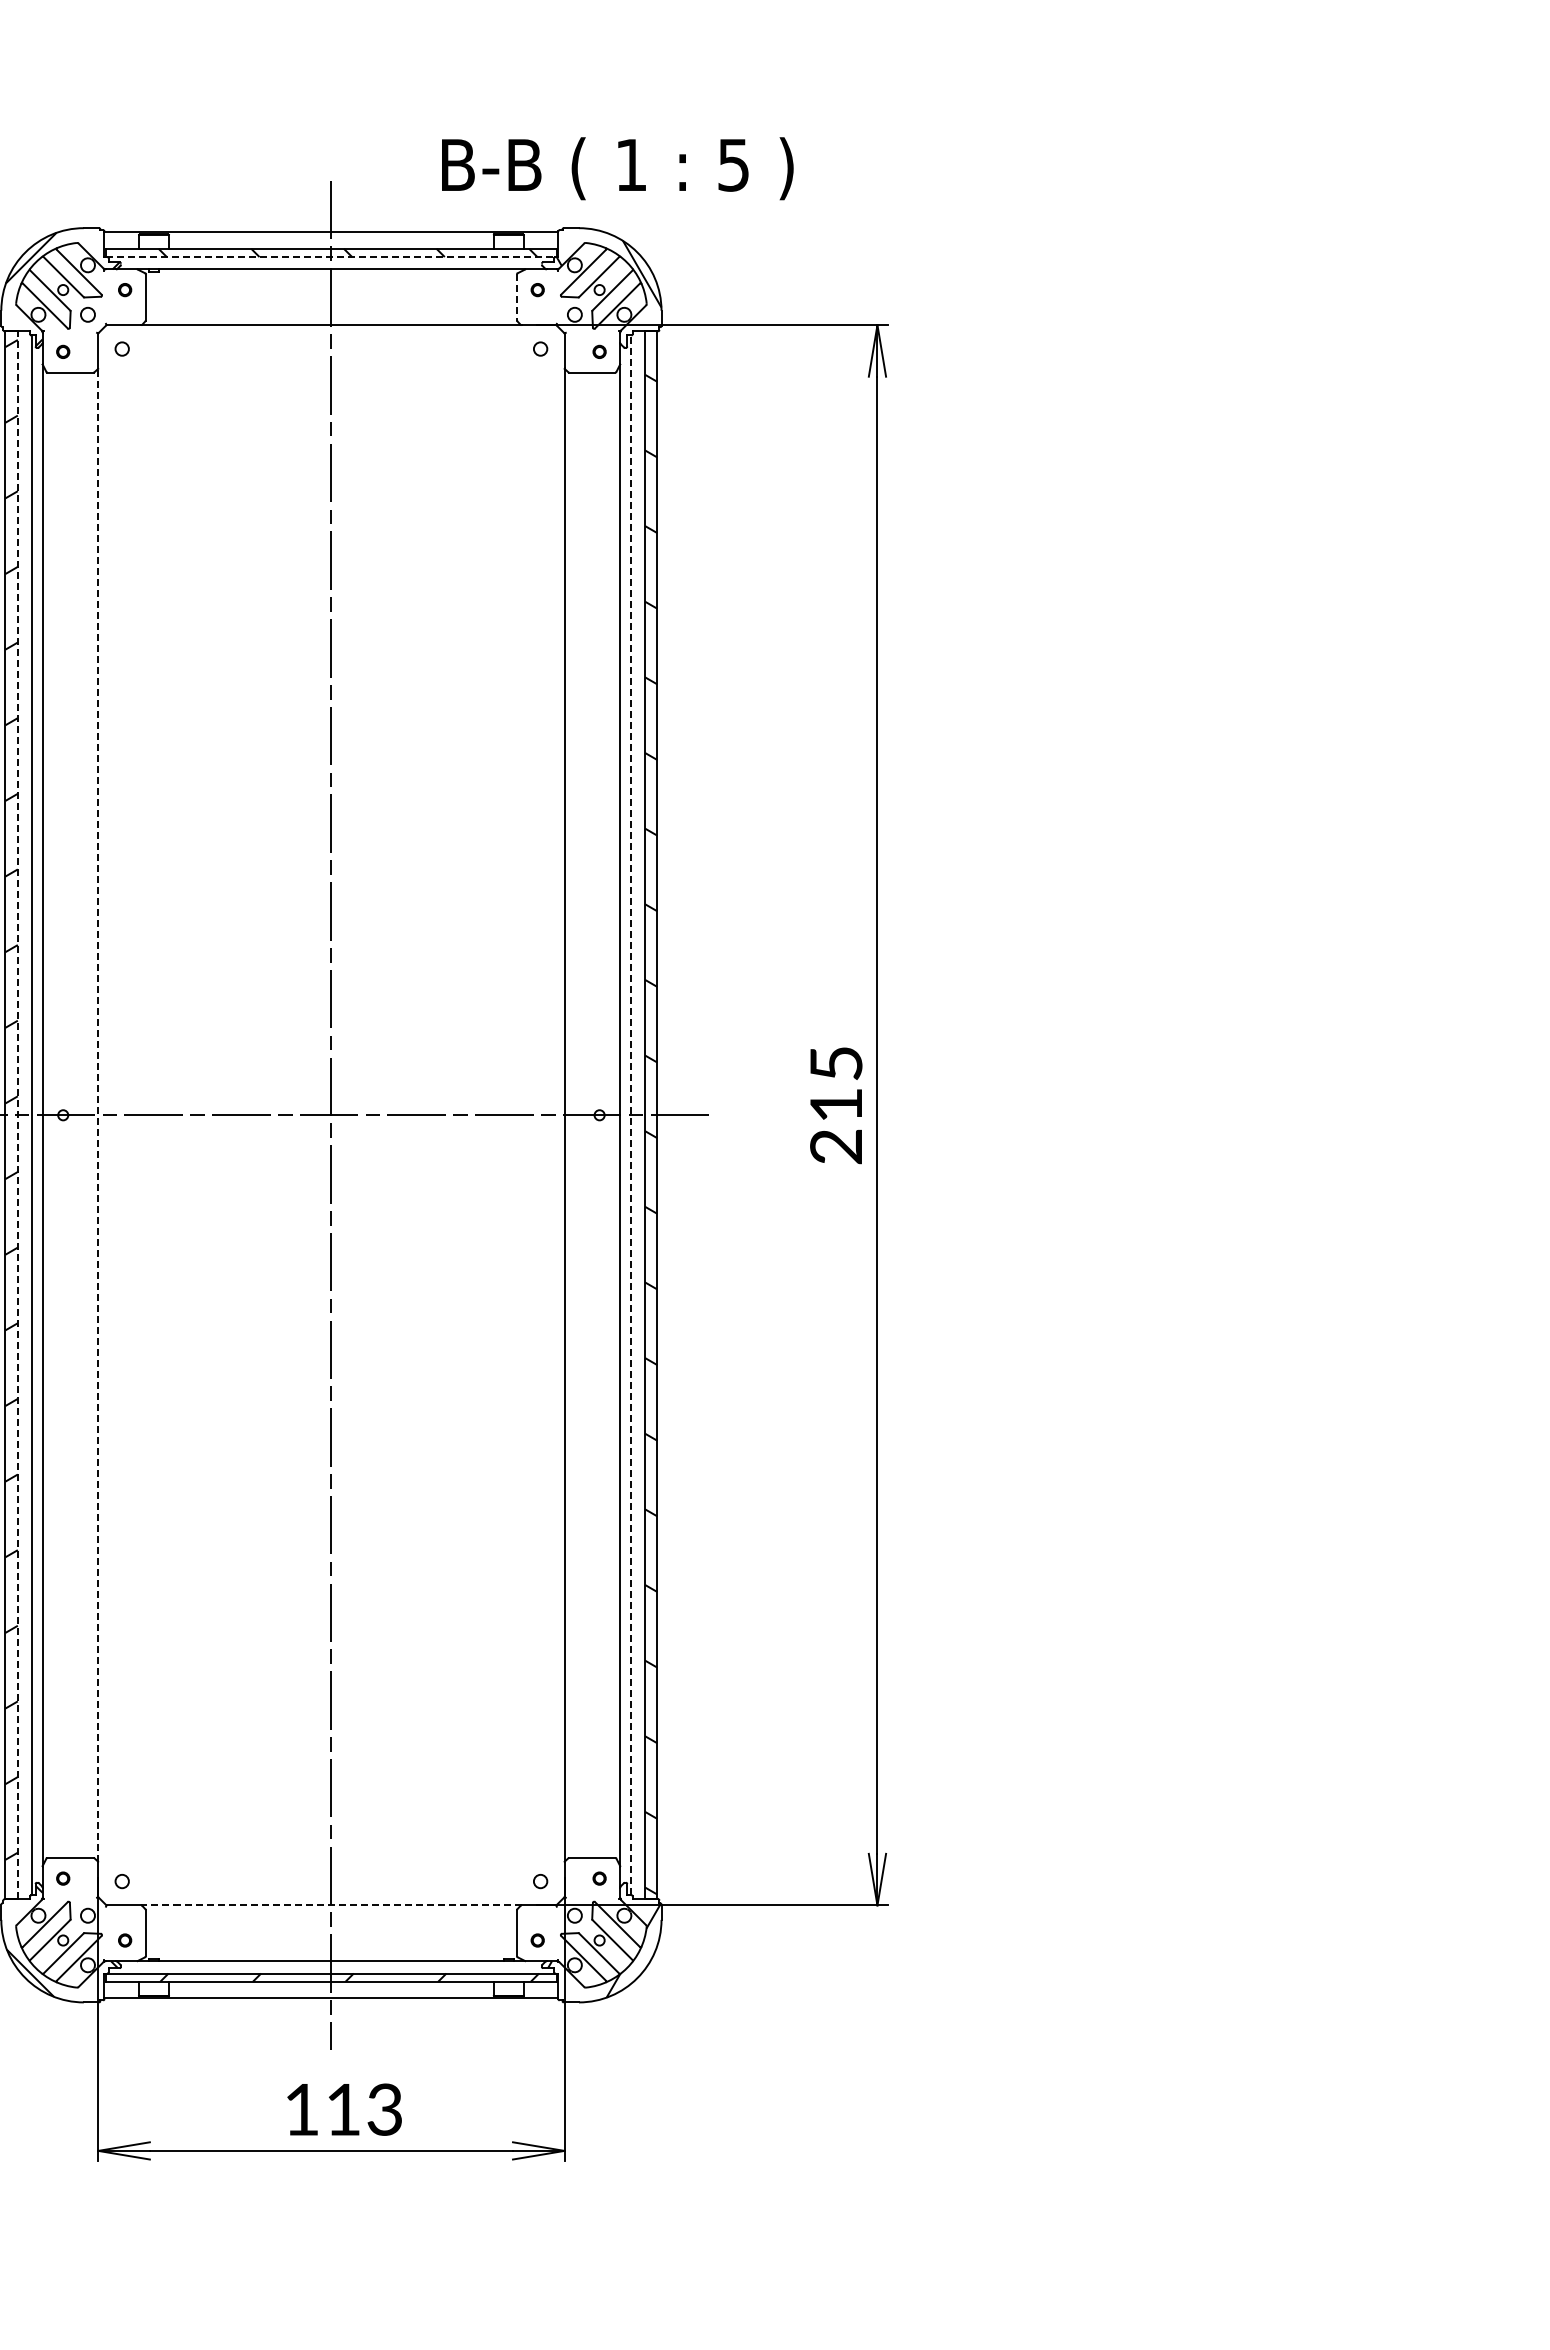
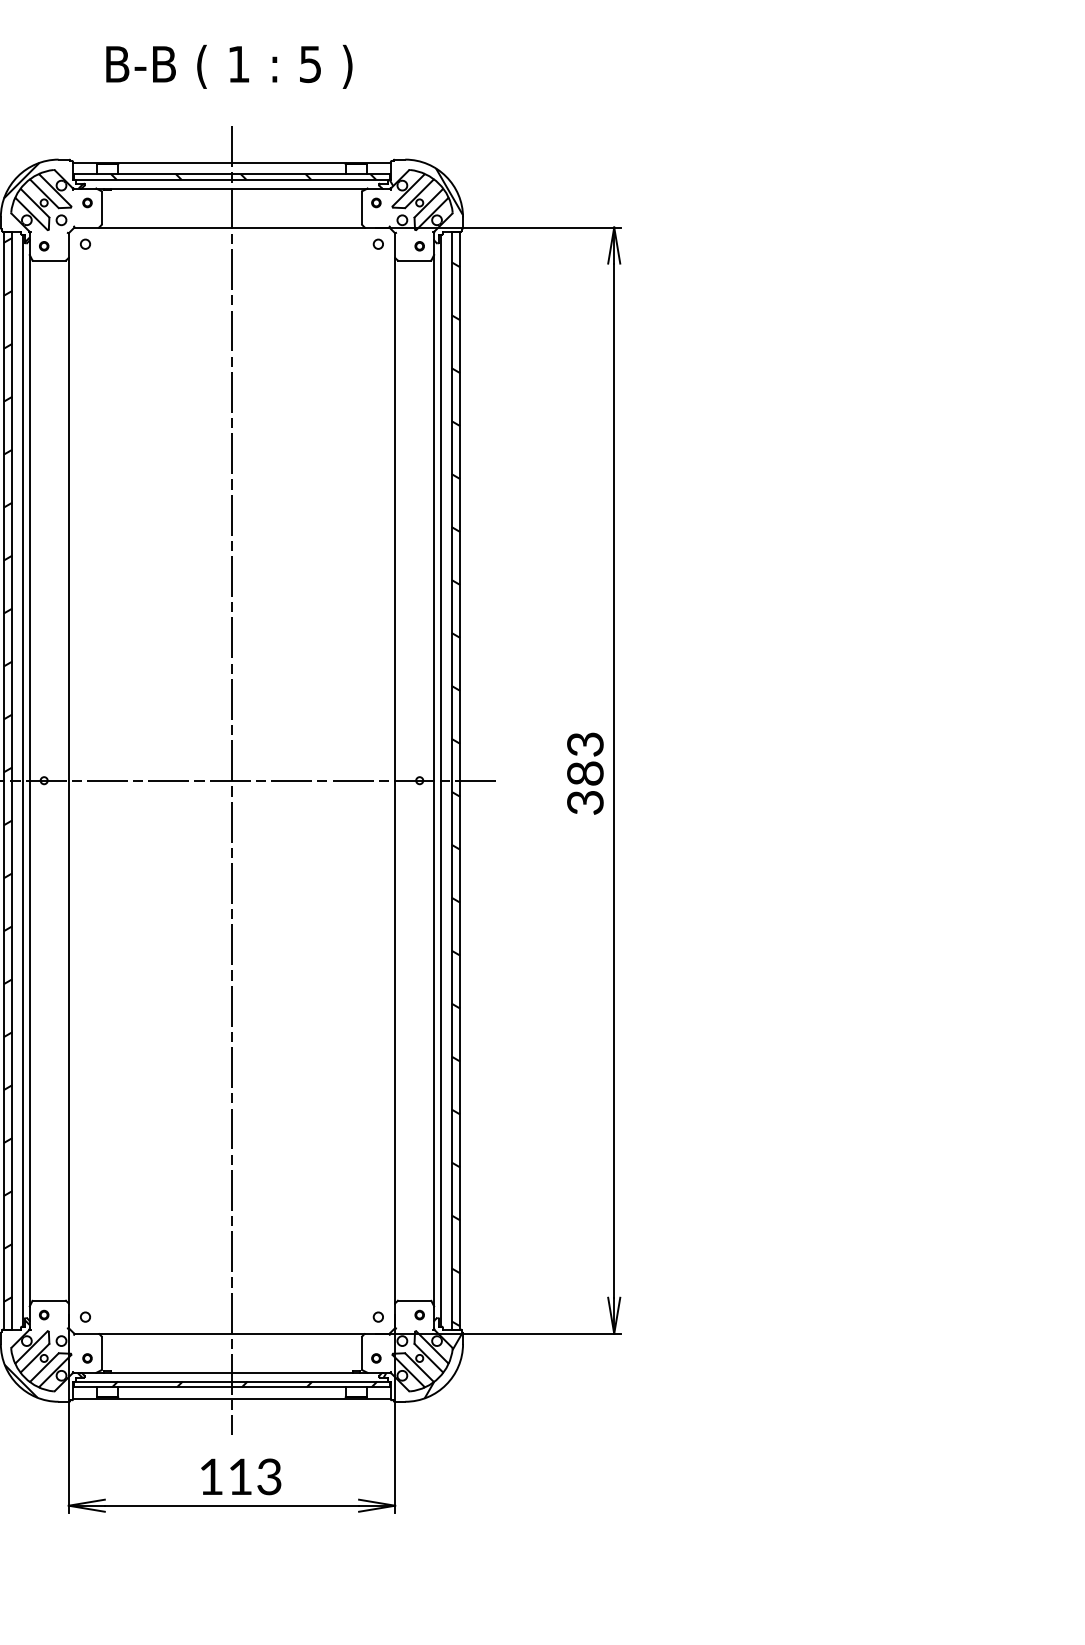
text: (617, 168) -> (229, 66), moved
line: (331, 257) -> (232, 180), dashed -> solid
line: (517, 297) -> (362, 208), dashed -> solid
text: (836, 1105) -> (585, 773), 215 -> 383
line: (98, 1114) -> (68, 780), dashed -> solid
line: (17, 1115) -> (12, 780), dashed -> solid
line: (630, 1115) -> (441, 780), dashed -> solid
line: (330, 1905) -> (231, 1333), dashed -> solid

